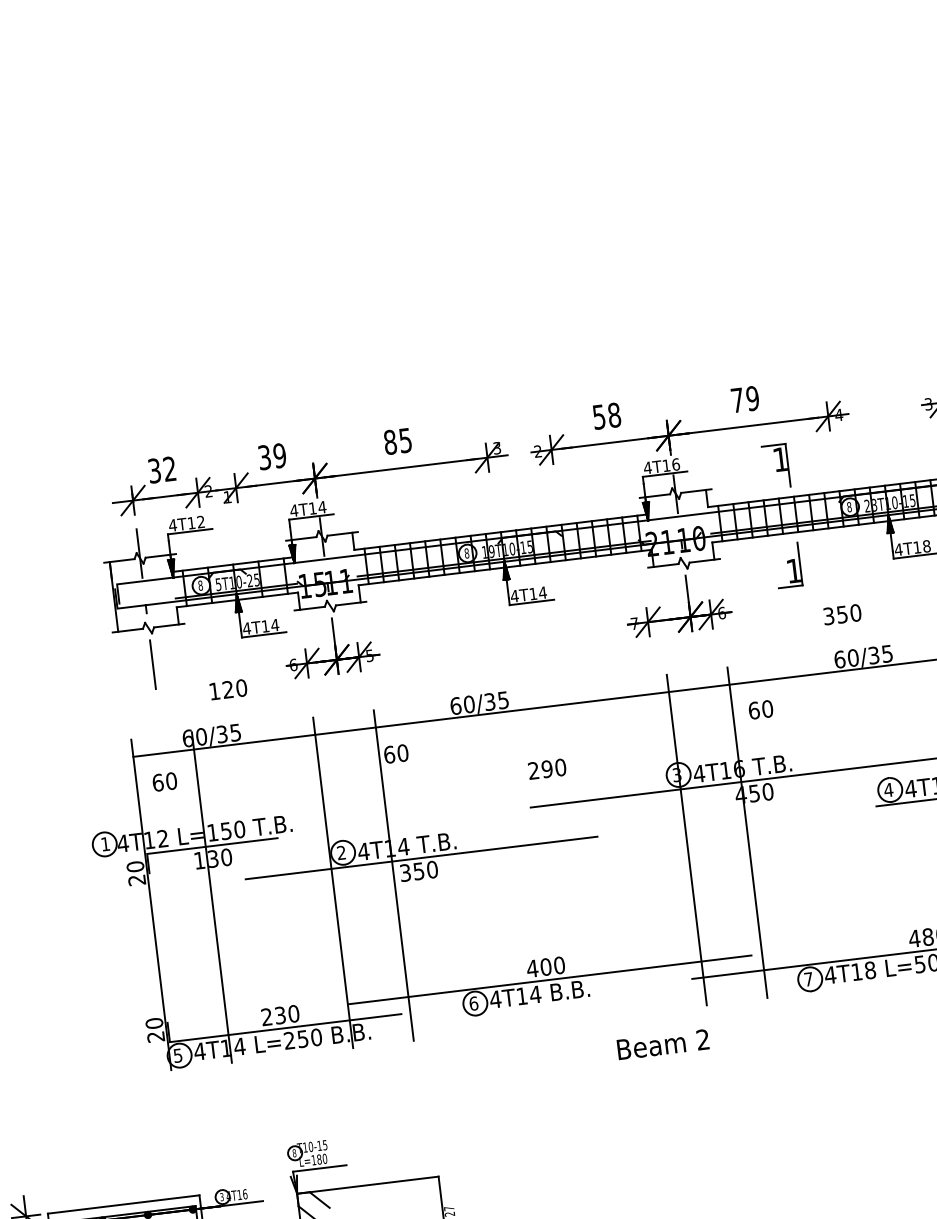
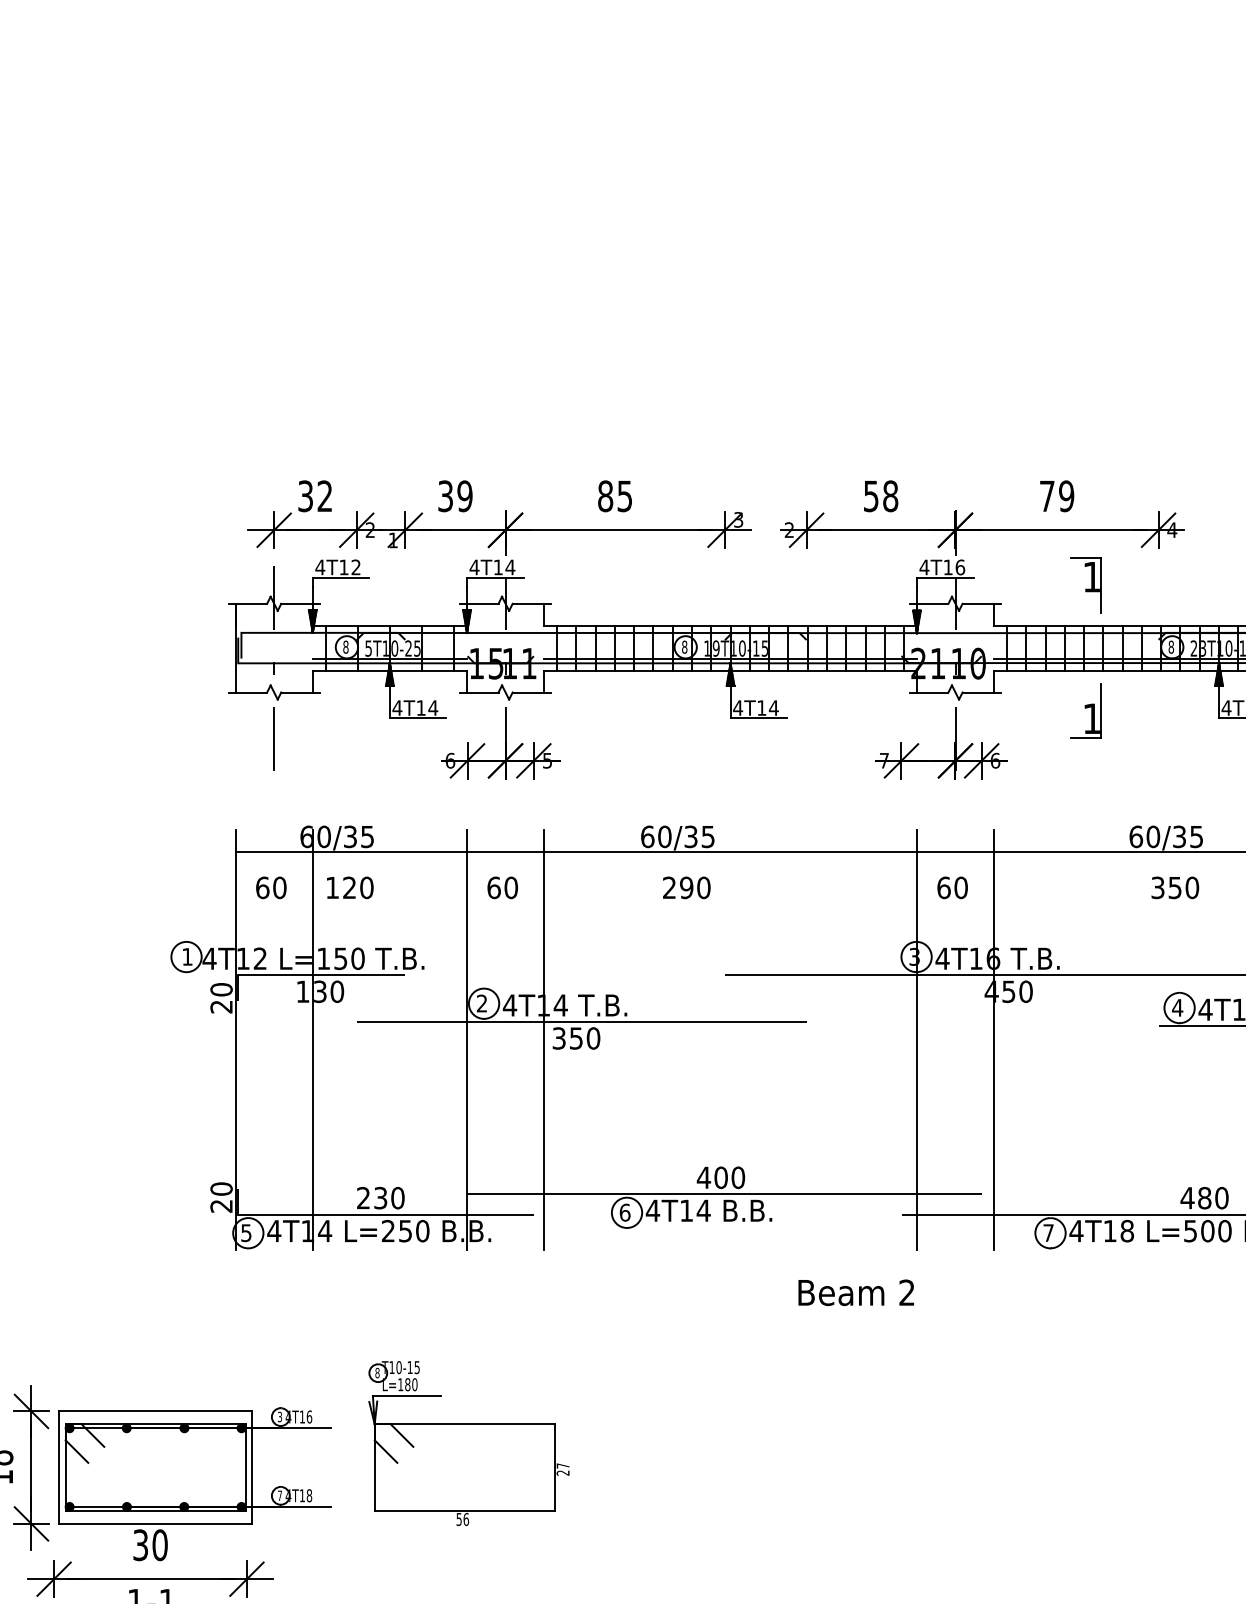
text: (842, 614) -> (1175, 887), moved
text: (228, 689) -> (350, 887), moved
text: (760, 709) -> (952, 887), moved
text: (396, 753) -> (502, 887), moved
text: (547, 768) -> (686, 887), moved

